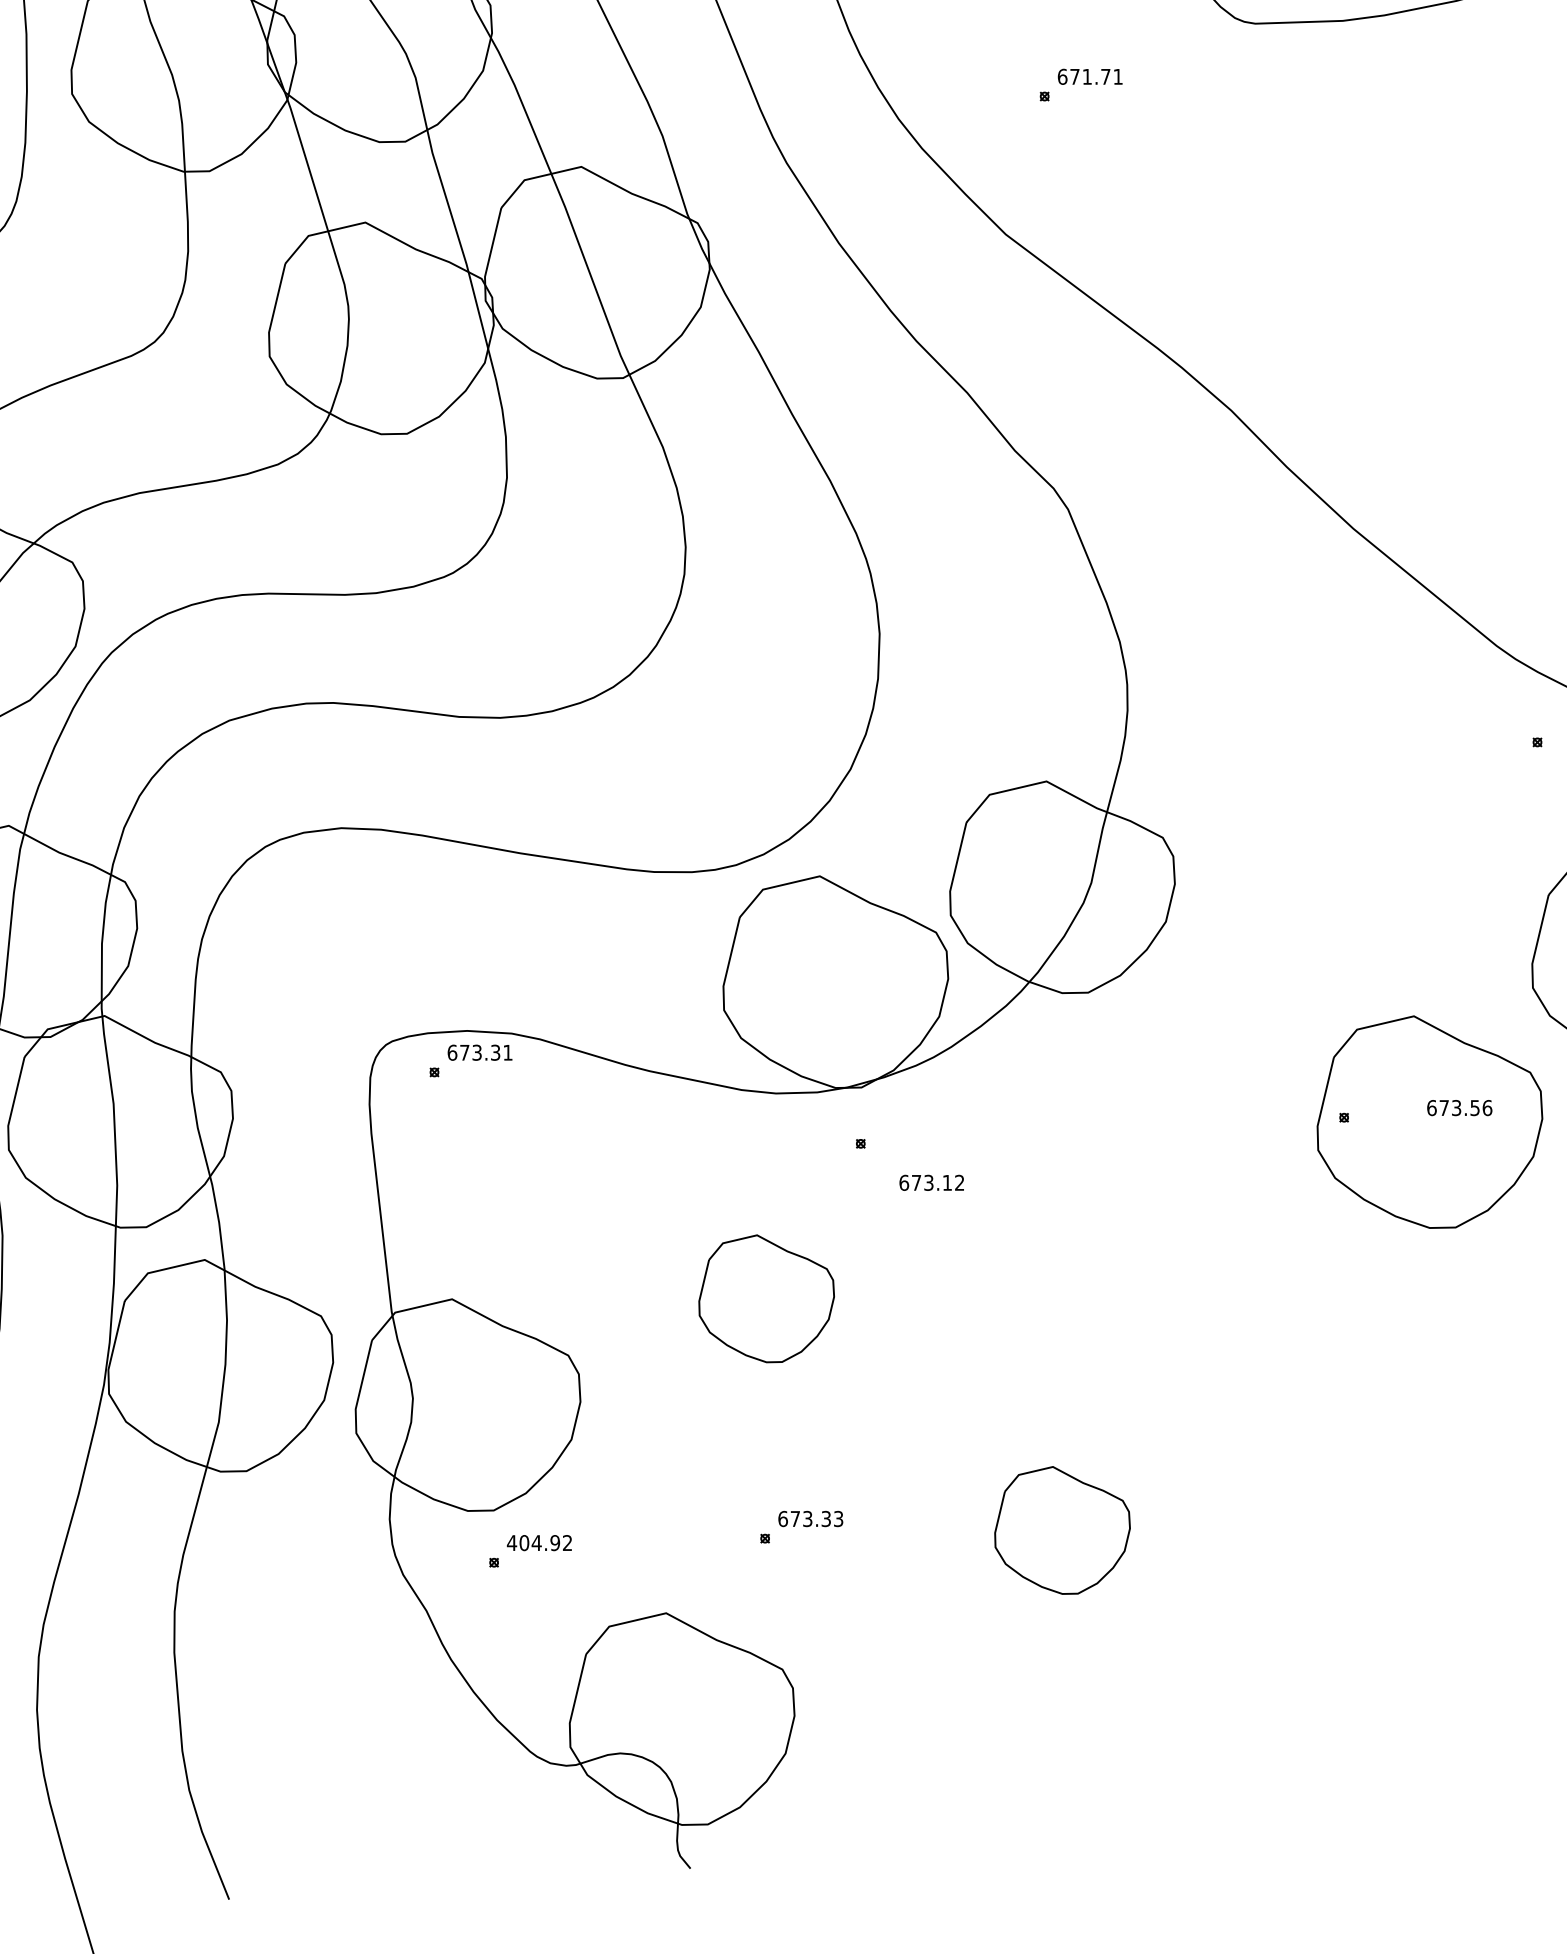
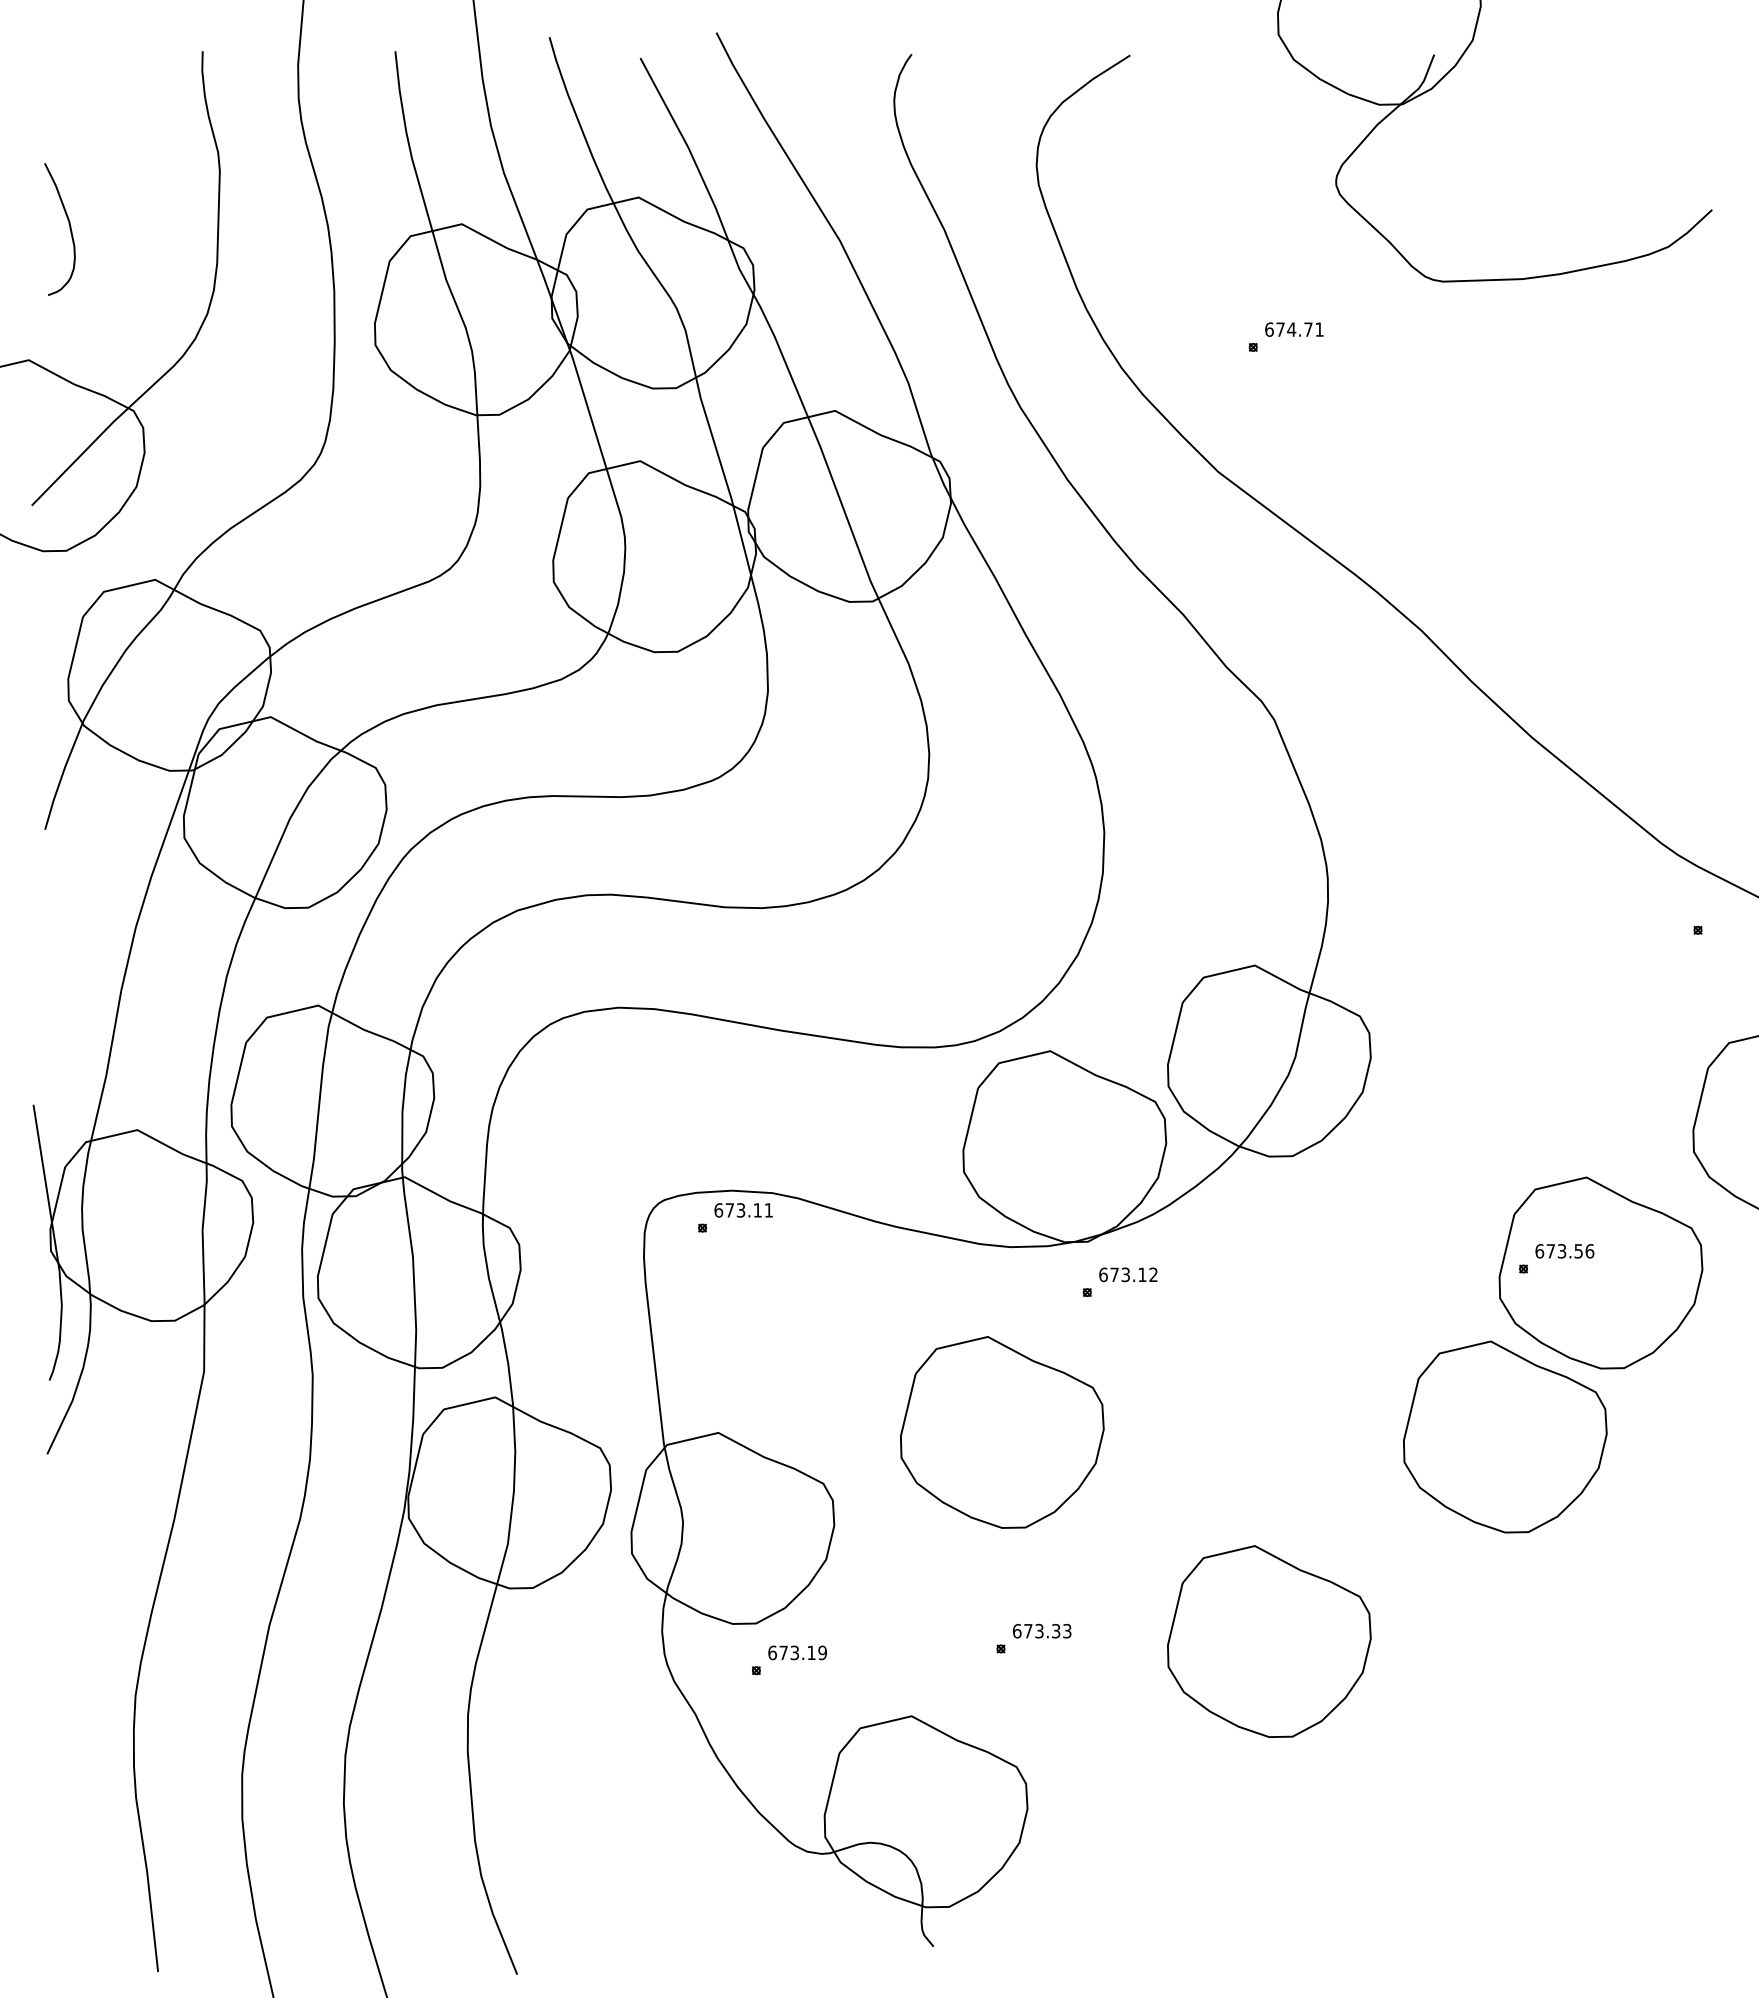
text: (1087, 76) -> (1291, 329), 671.71 -> 674.71
text: (495, 1052) -> (757, 1210), 673.31 -> 673.11
text: (1459, 1108) -> (1564, 1251), moved
text: (931, 1182) -> (1128, 1274), moved
part: (766, 1298) -> (1002, 1432), size x1.67
part: (1324, 1303) -> (1505, 1436), added
part: (1062, 1530) -> (1269, 1641), size x1.67
text: (538, 1542) -> (796, 1652), 404.92 -> 673.19

